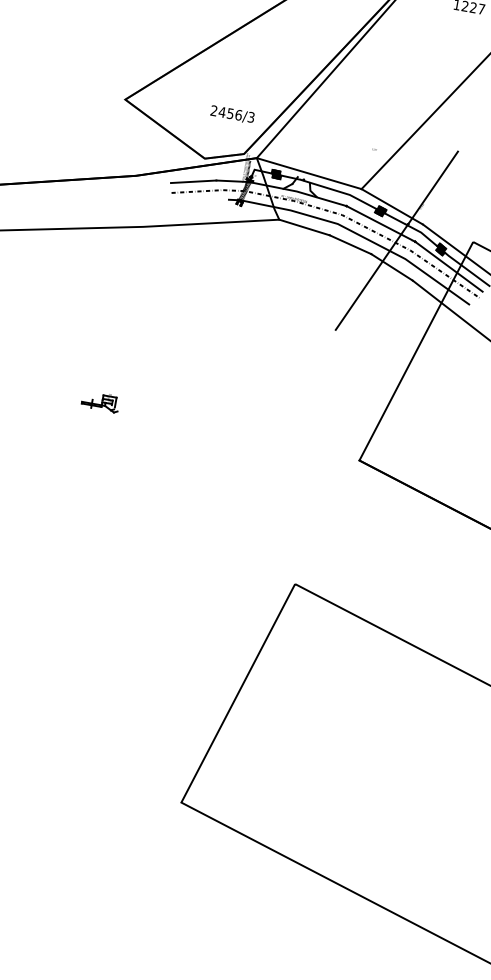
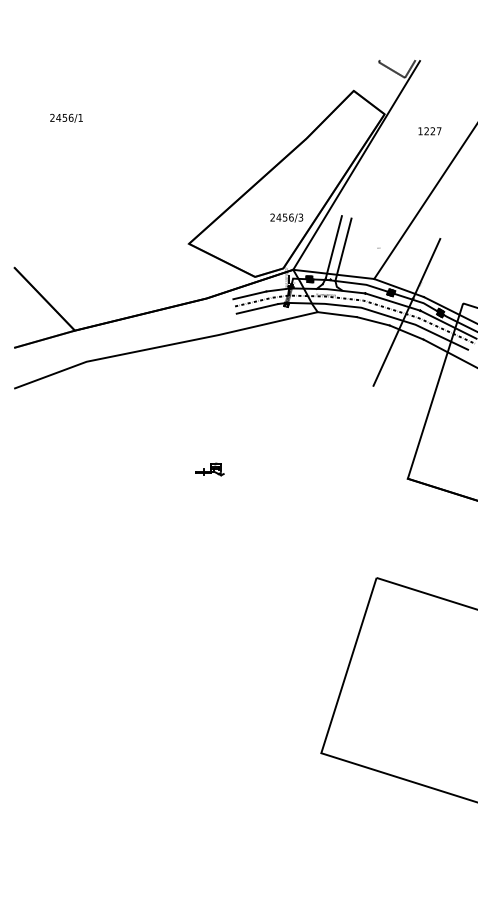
text: (232, 113) -> (286, 217), moved
line: (315, 138) -> (333, 247), added
line: (327, 143) -> (343, 249), added
line: (200, 200) -> (257, 308), added

